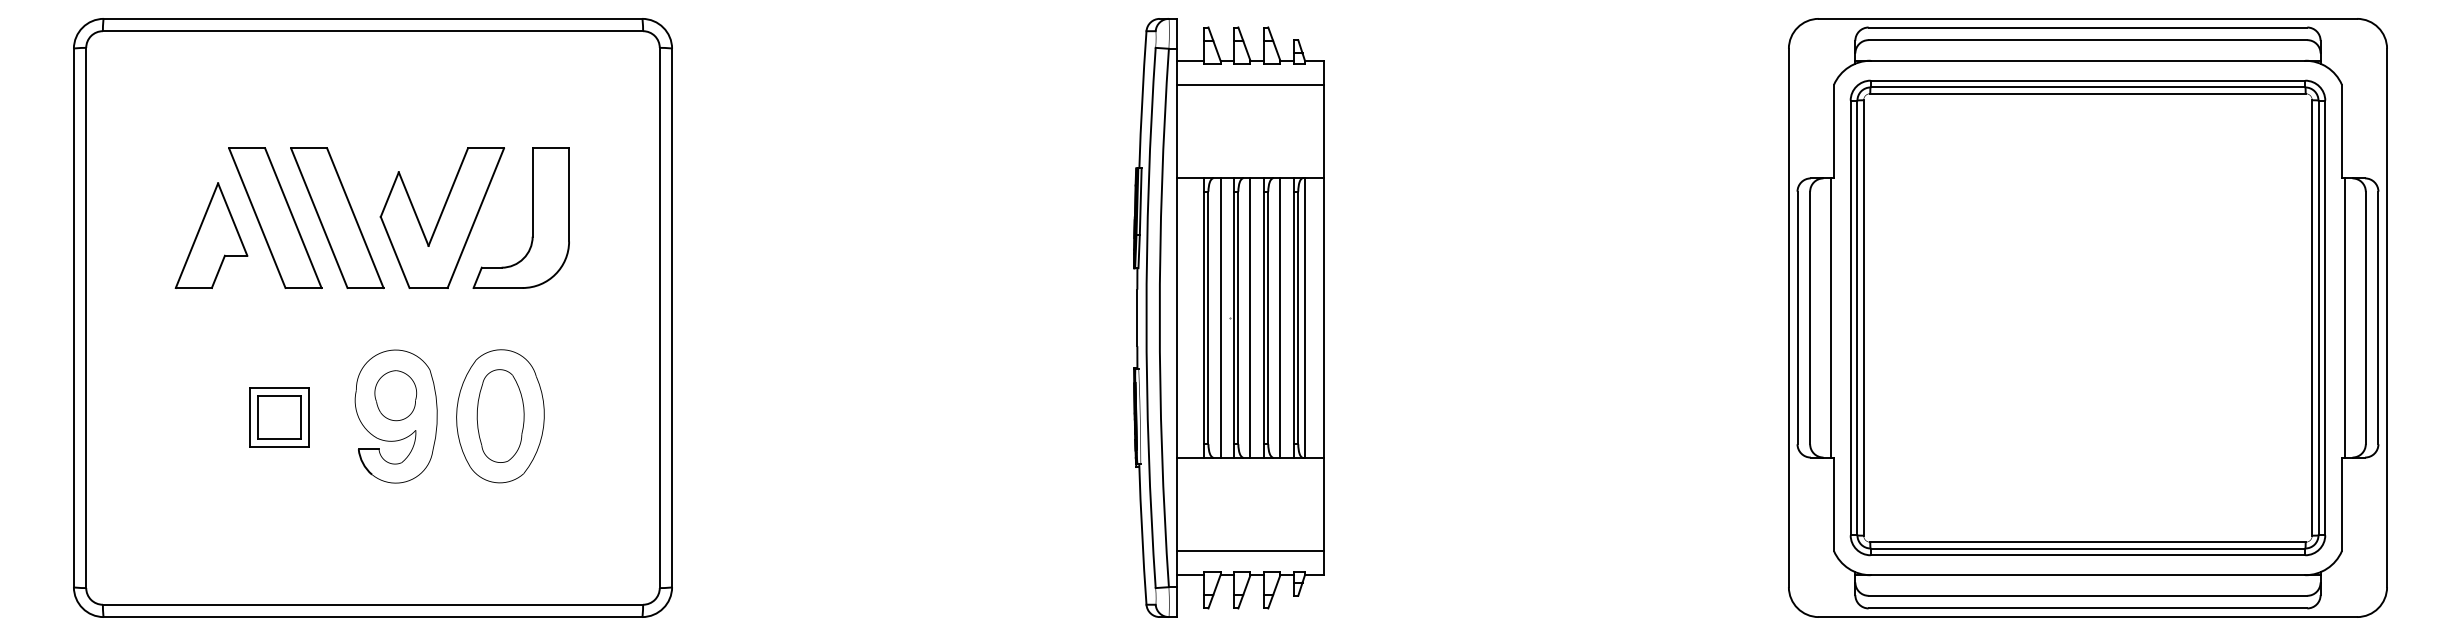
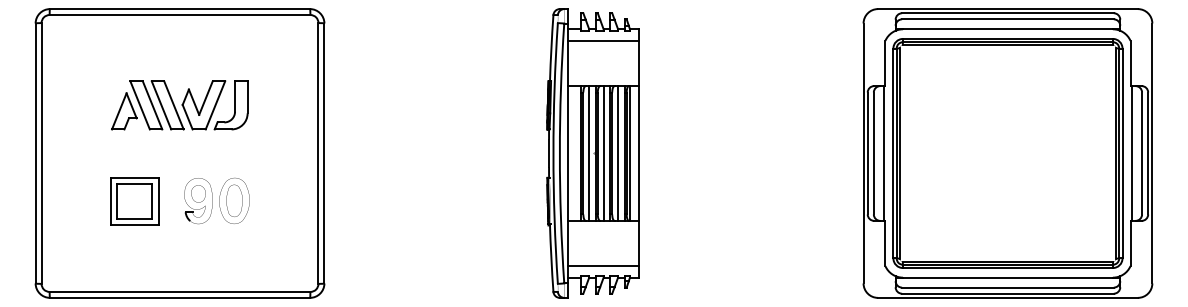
part: (371, 218) -> (179, 105), size x0.71
part: (448, 415) -> (216, 200), size x0.71
part: (278, 417) -> (134, 201), size x1.67

